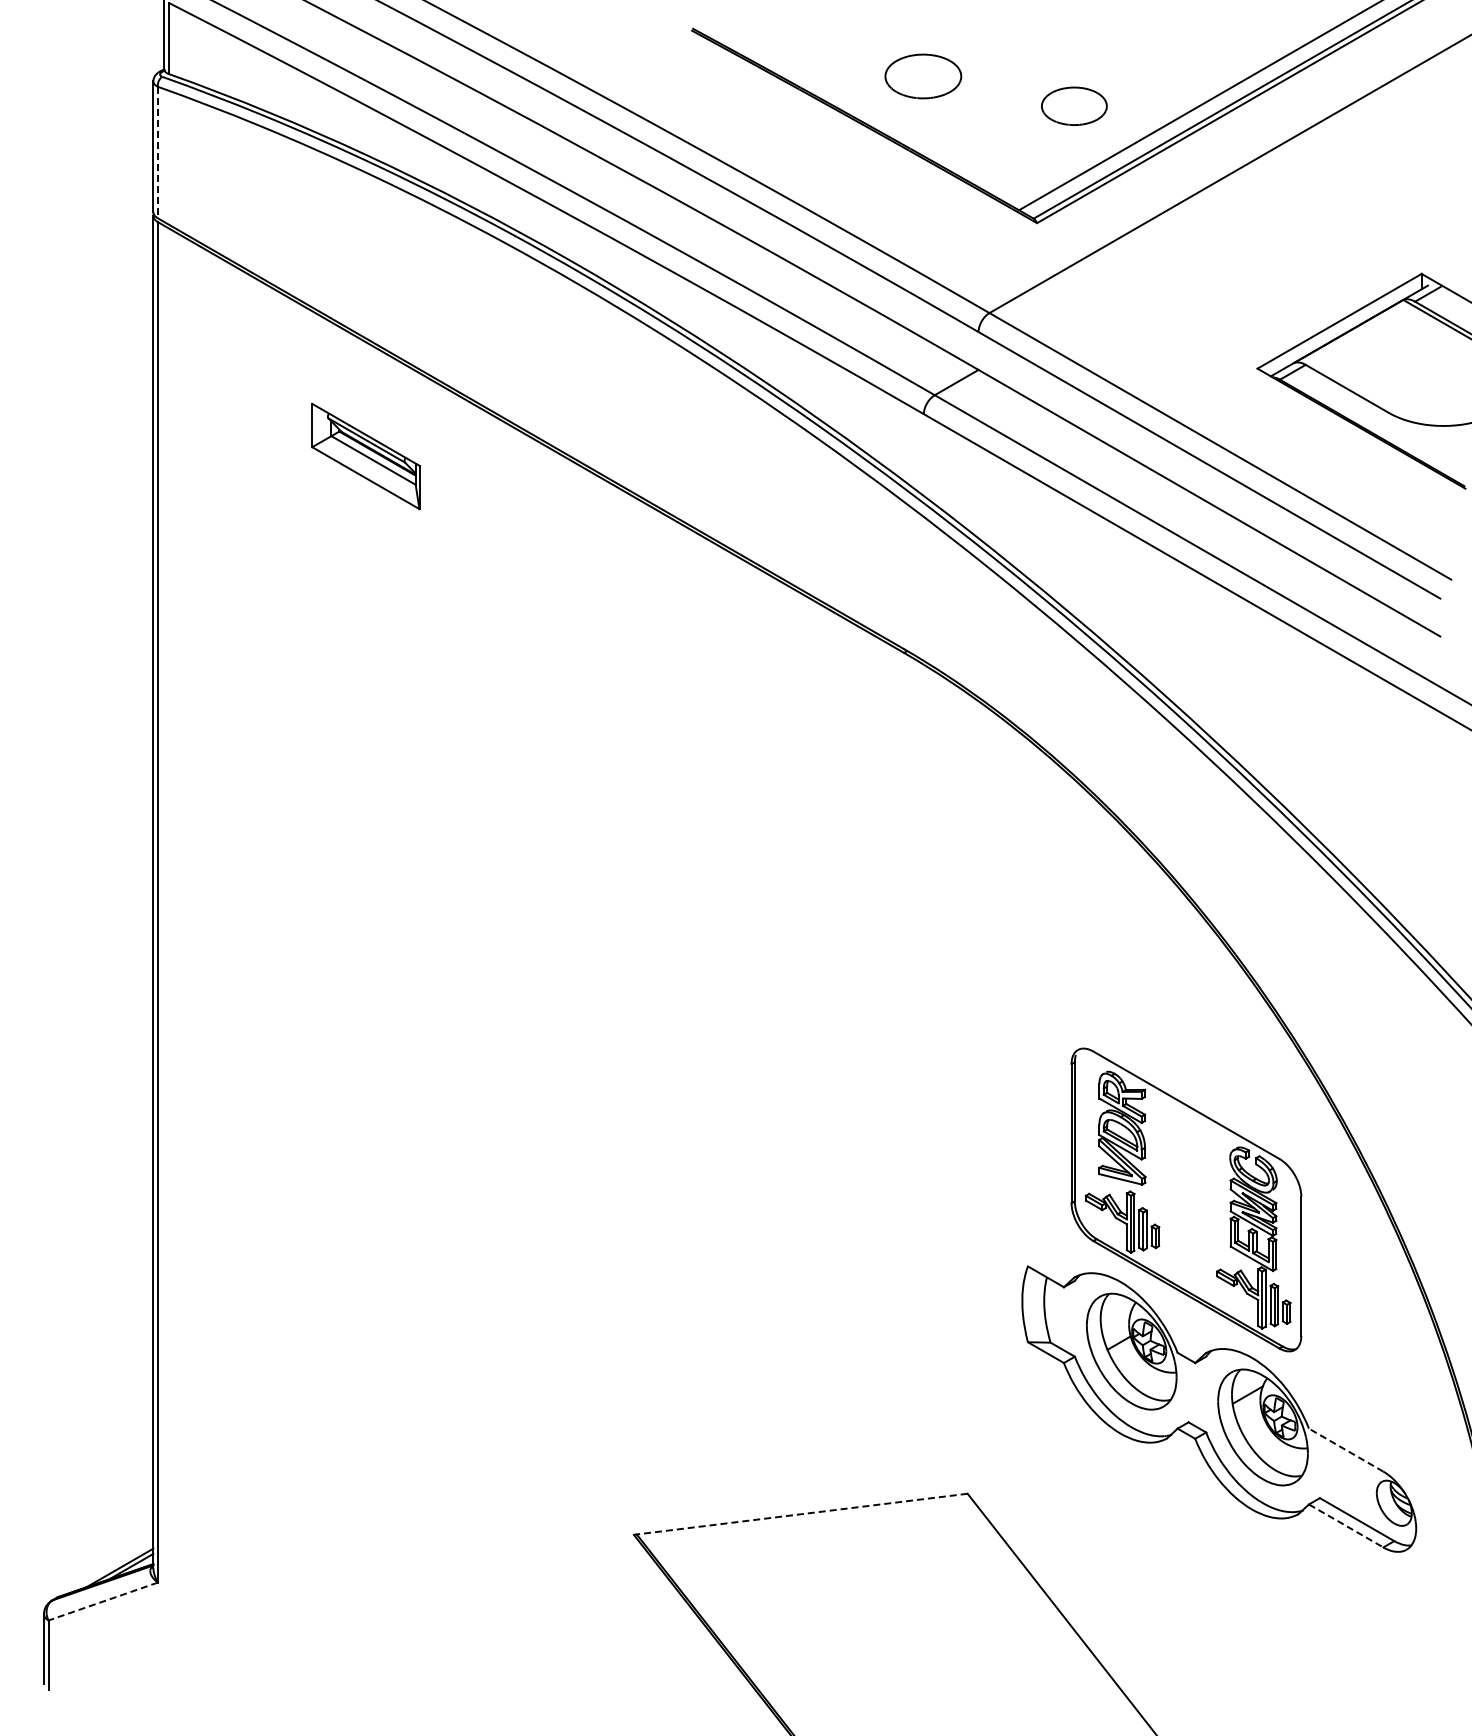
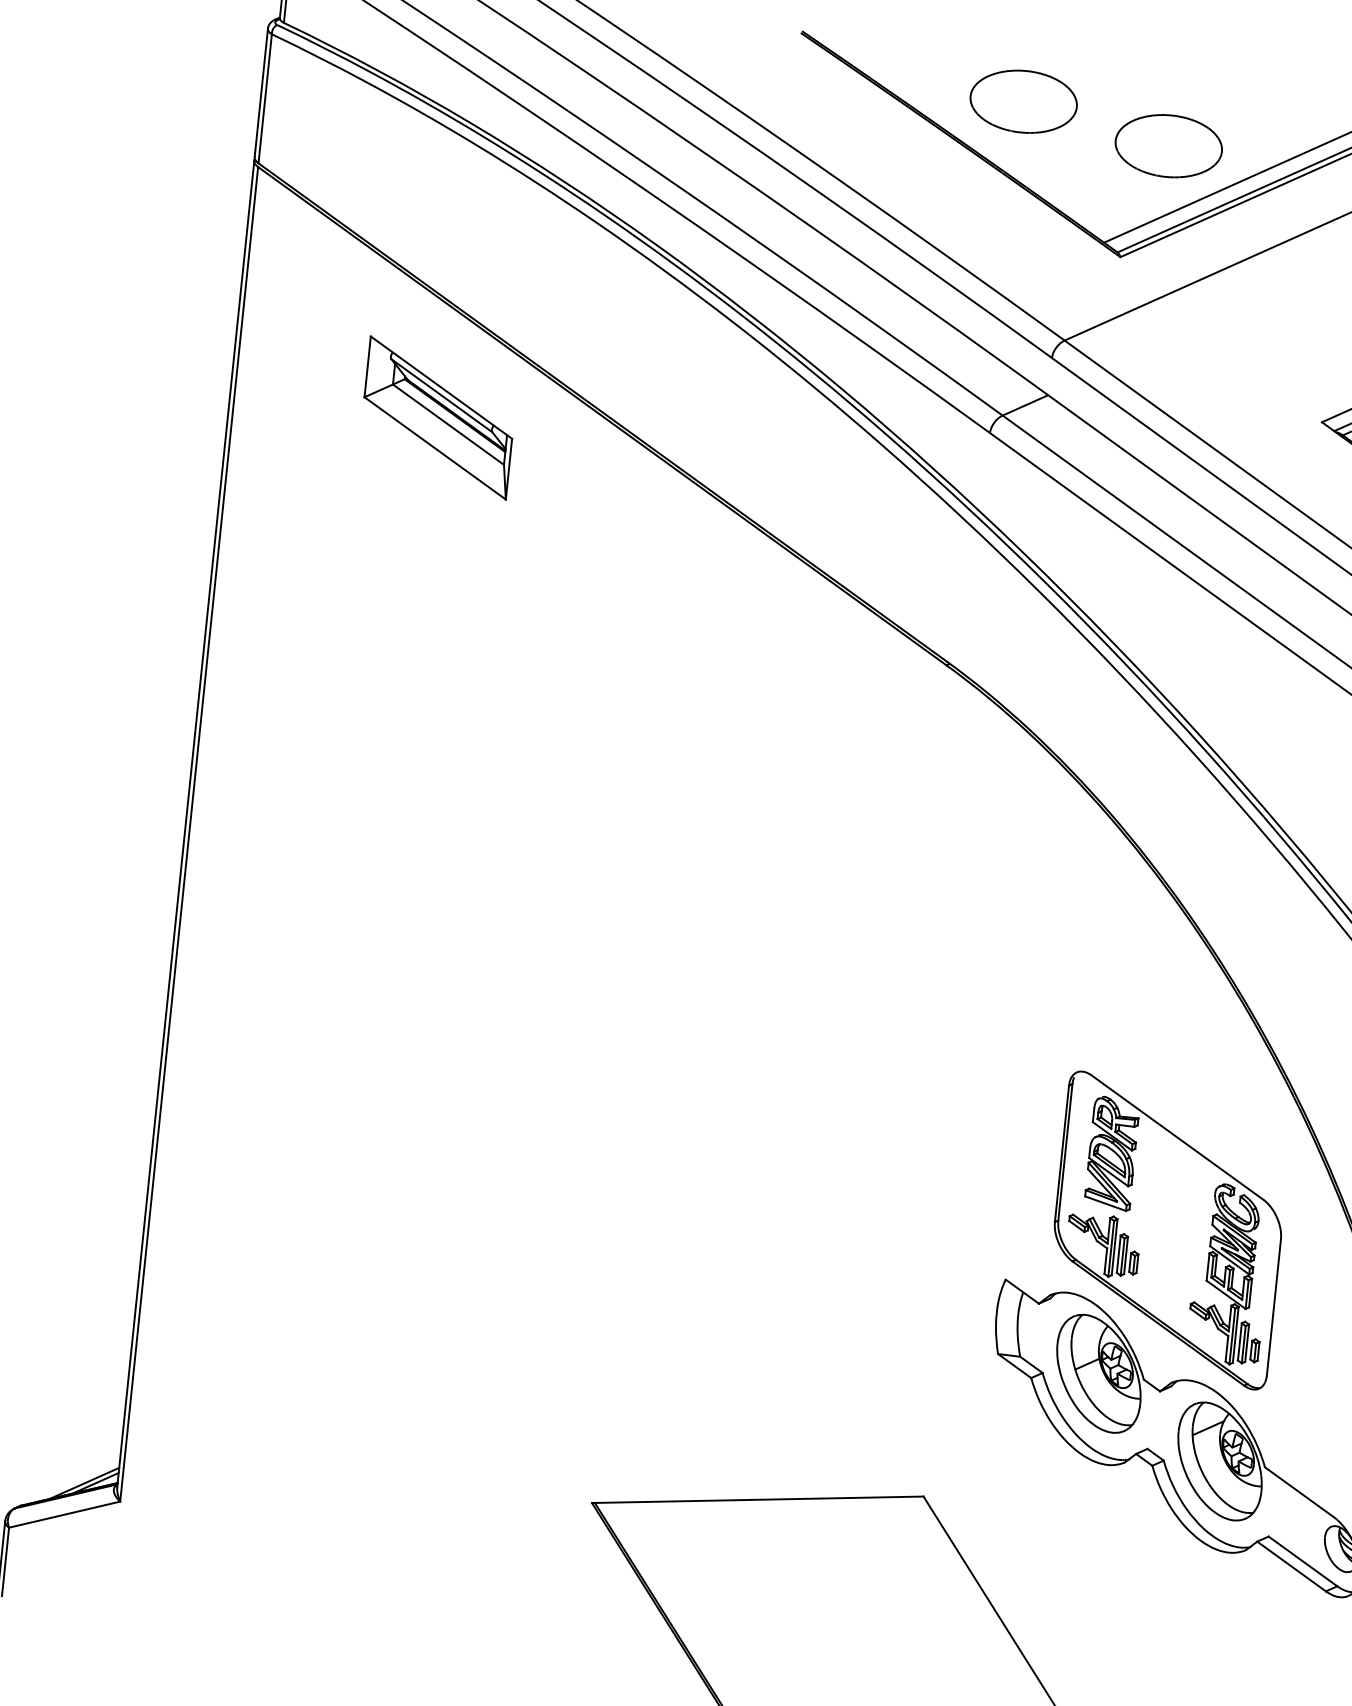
part: (923, 76) -> (1023, 101), size x1.43
part: (1074, 106) -> (1168, 146), size x1.67
line: (157, 152) -> (264, 98), dashed -> solid
part: (365, 456) -> (438, 417), size x1.43
line: (1346, 1450) -> (1299, 1492), dashed -> solid
line: (800, 1514) -> (757, 1499), dashed -> solid
line: (1346, 1525) -> (1291, 1566), dashed -> solid
line: (103, 1601) -> (64, 1514), dashed -> solid

